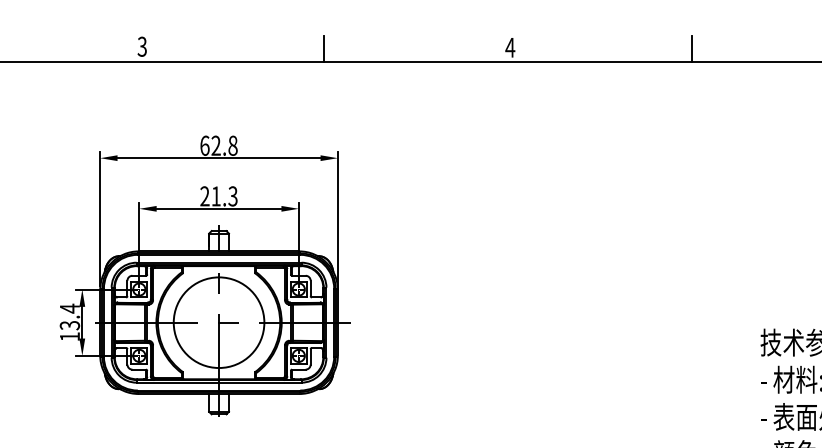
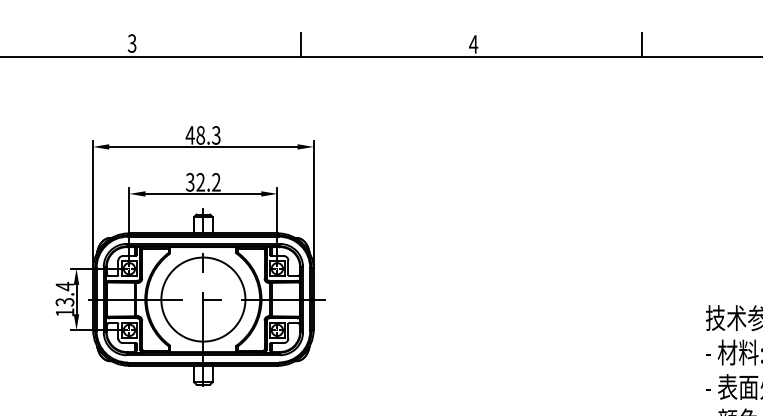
text: (218, 145) -> (202, 135), 62.8 -> 48.3
text: (218, 196) -> (202, 182), 21.3 -> 32.2

